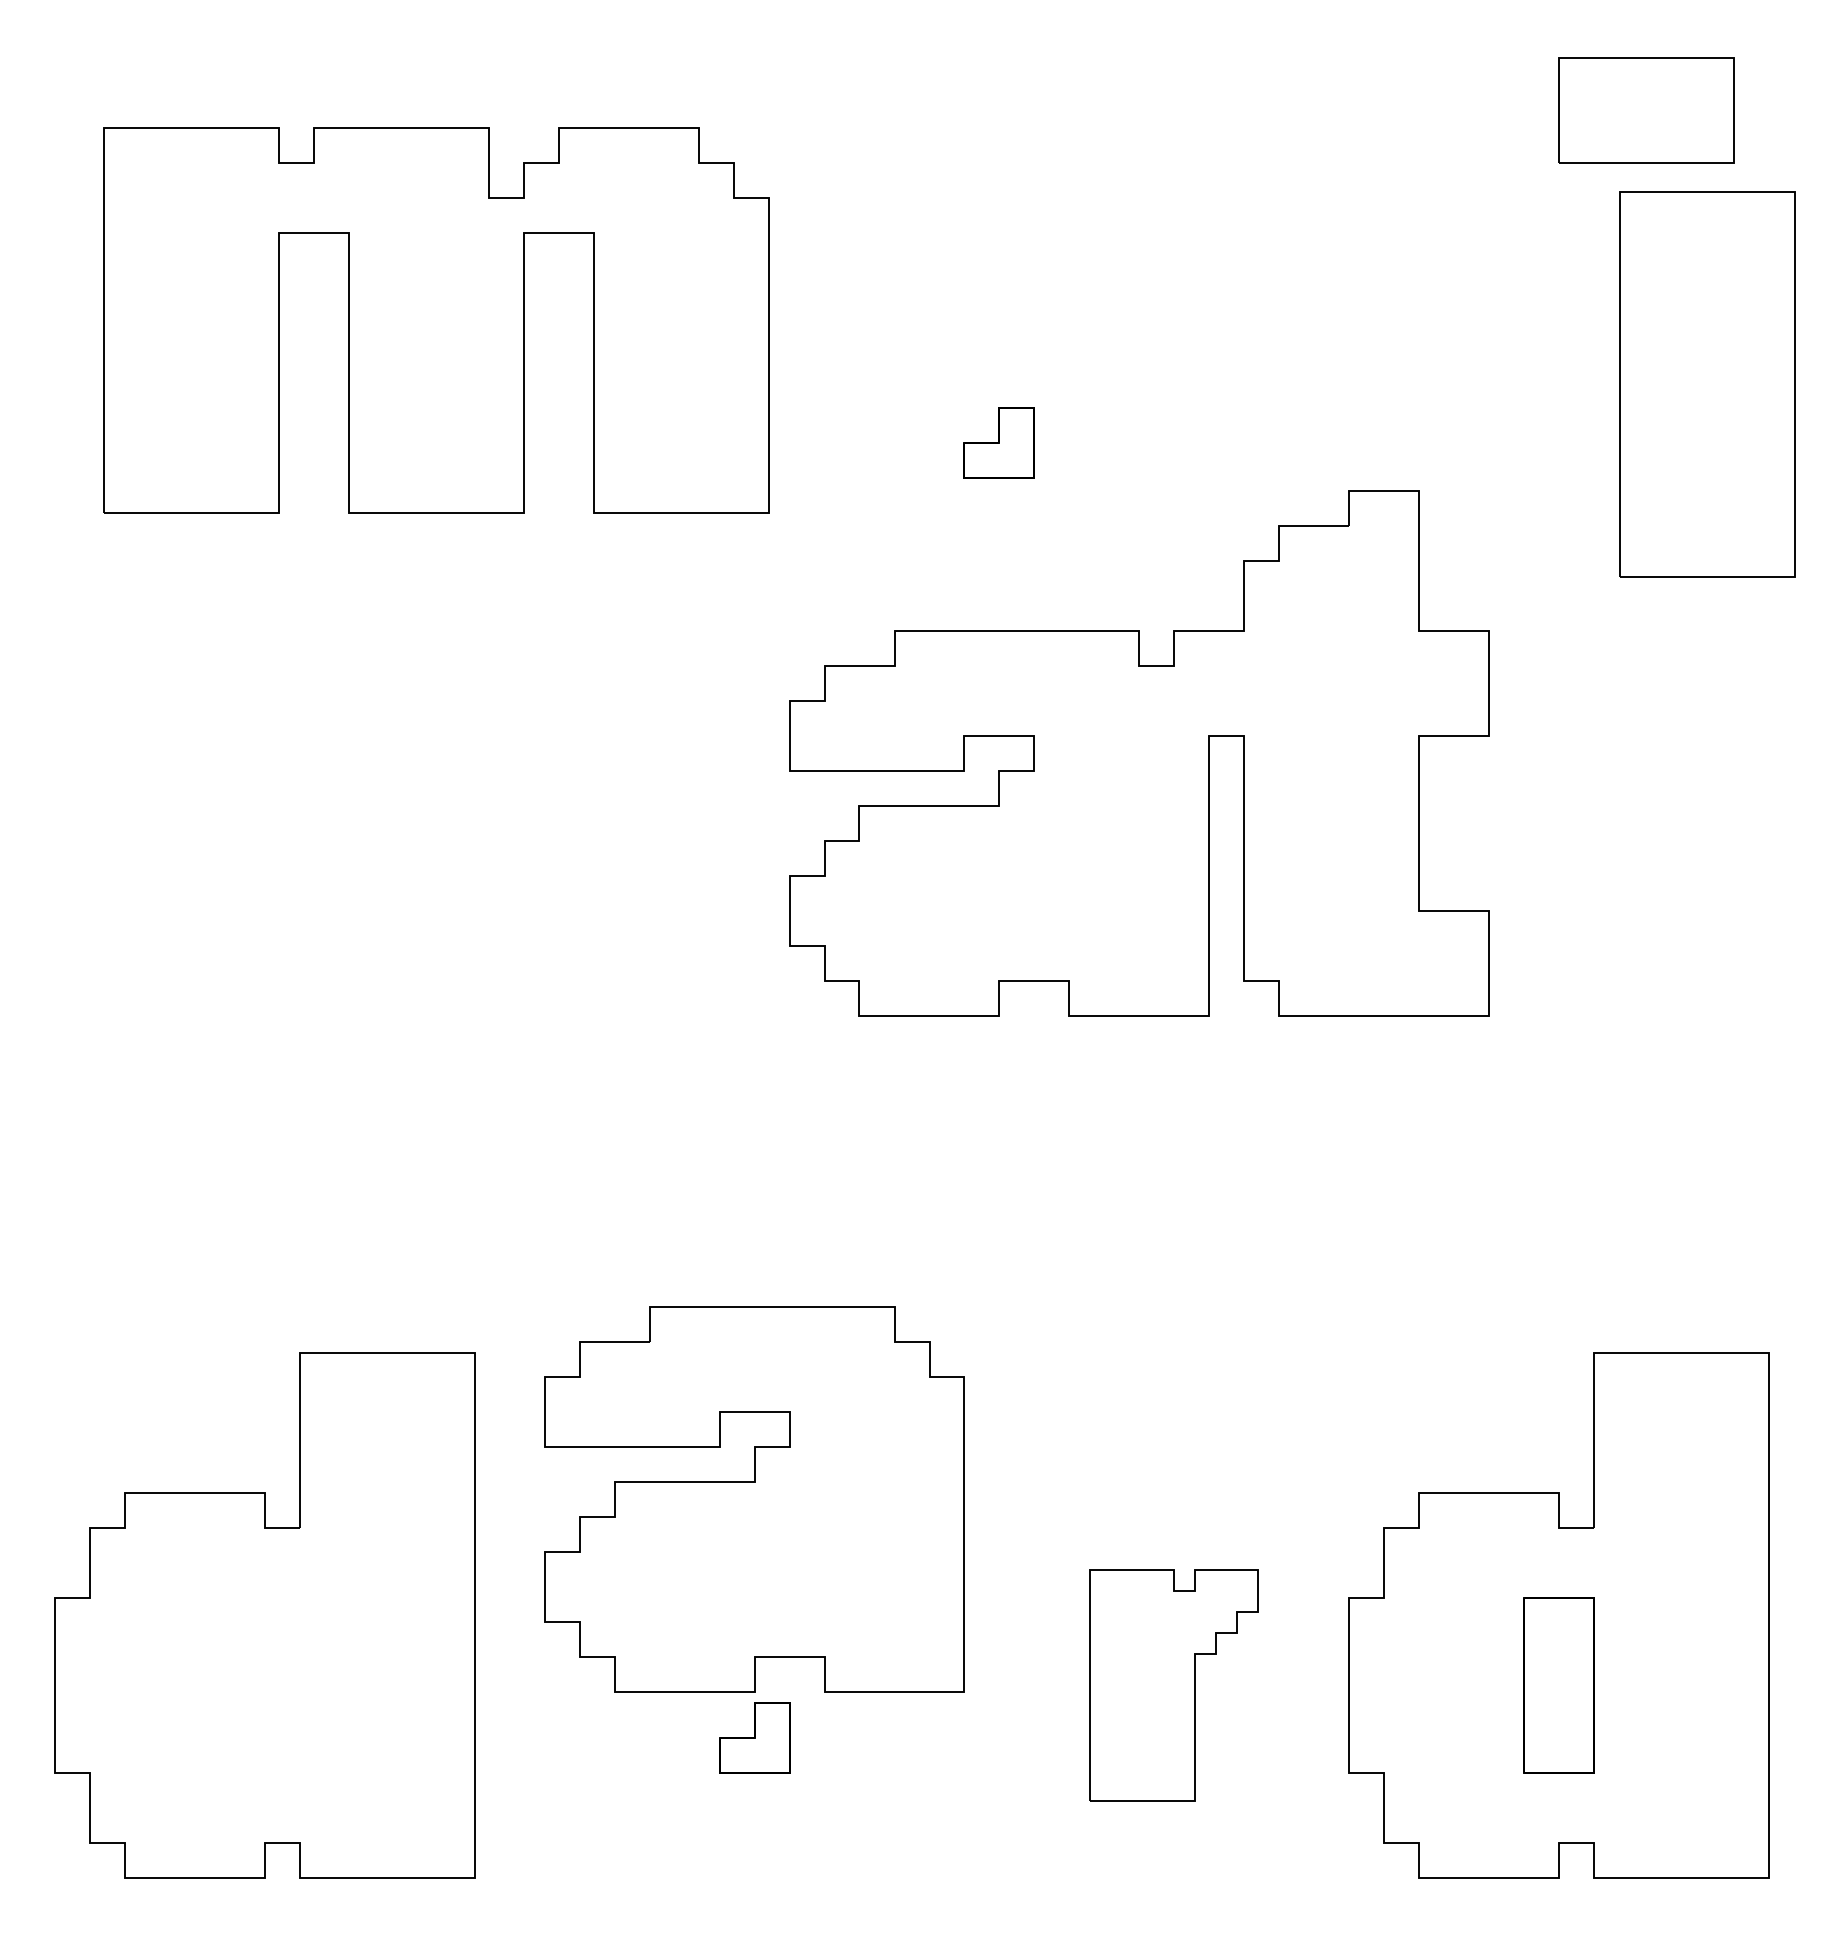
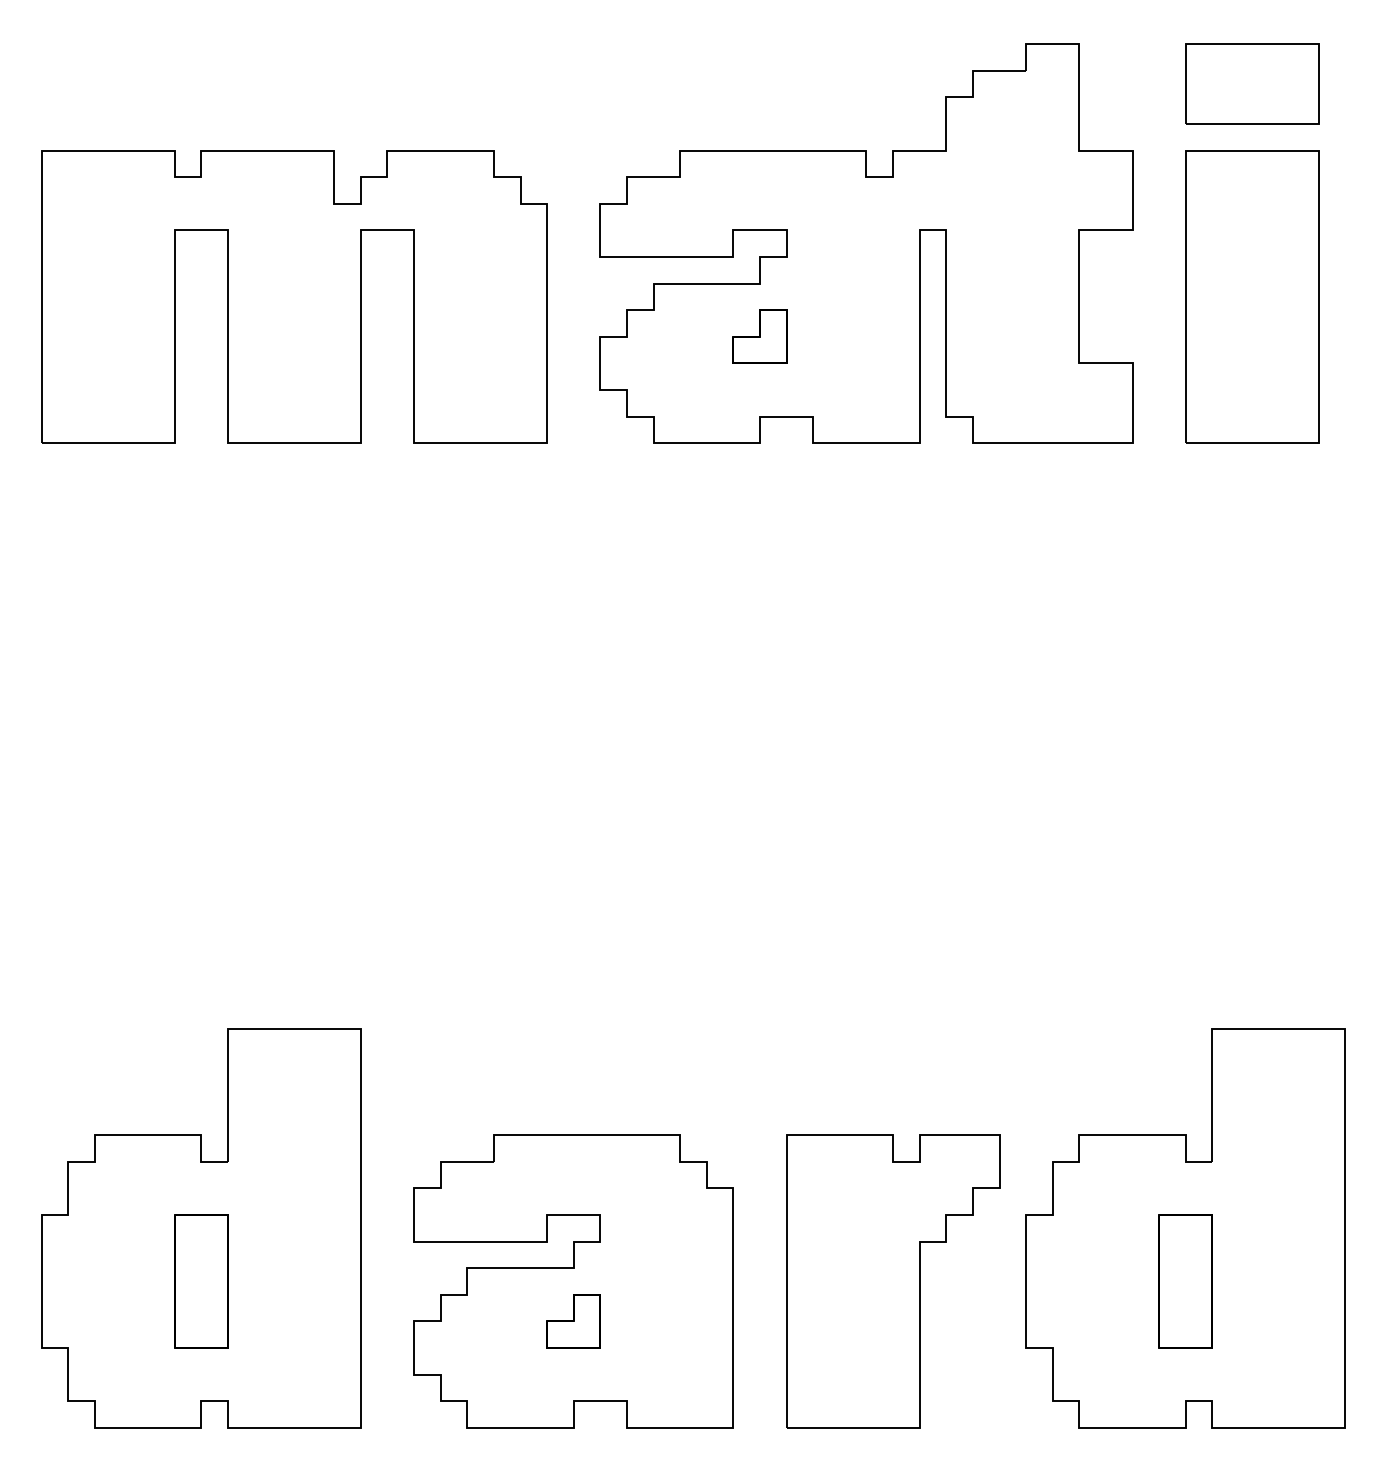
part: (436, 320) -> (294, 296), moved
part: (1707, 384) -> (1252, 296), moved
part: (1139, 753) -> (866, 243), moved
part: (754, 1499) -> (573, 1281), moved
part: (264, 1685) -> (201, 1281), added
part: (1173, 1685) -> (892, 1281), size x1.67

